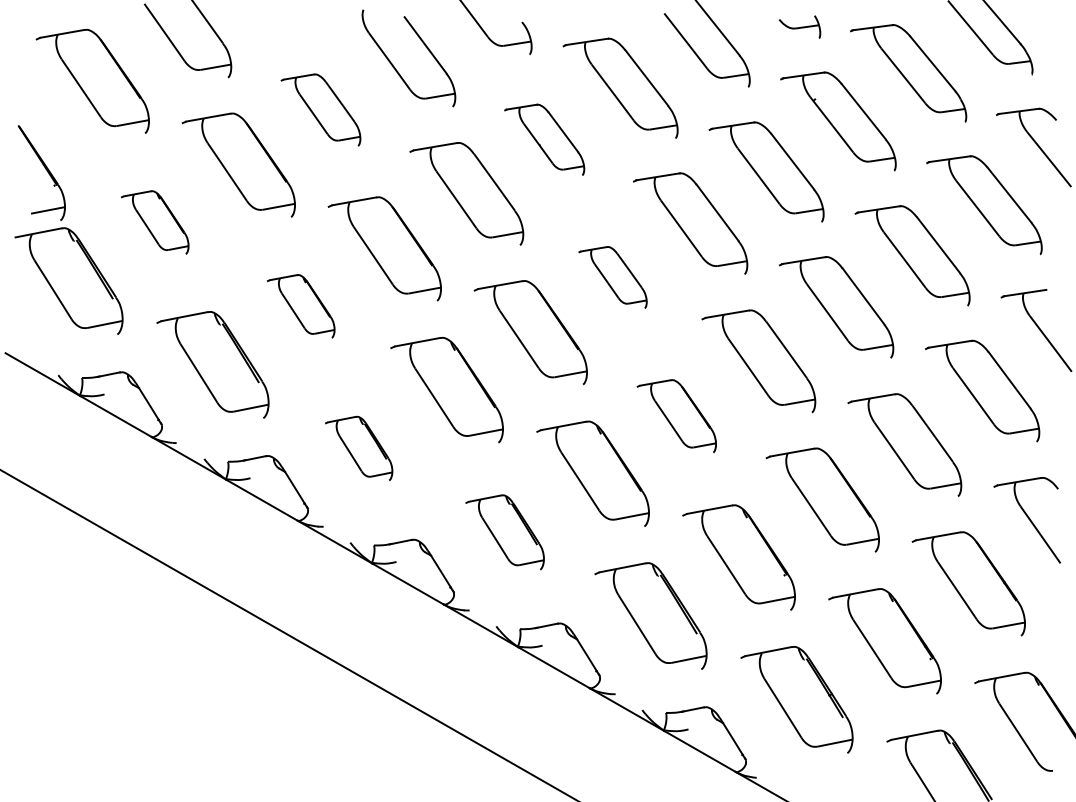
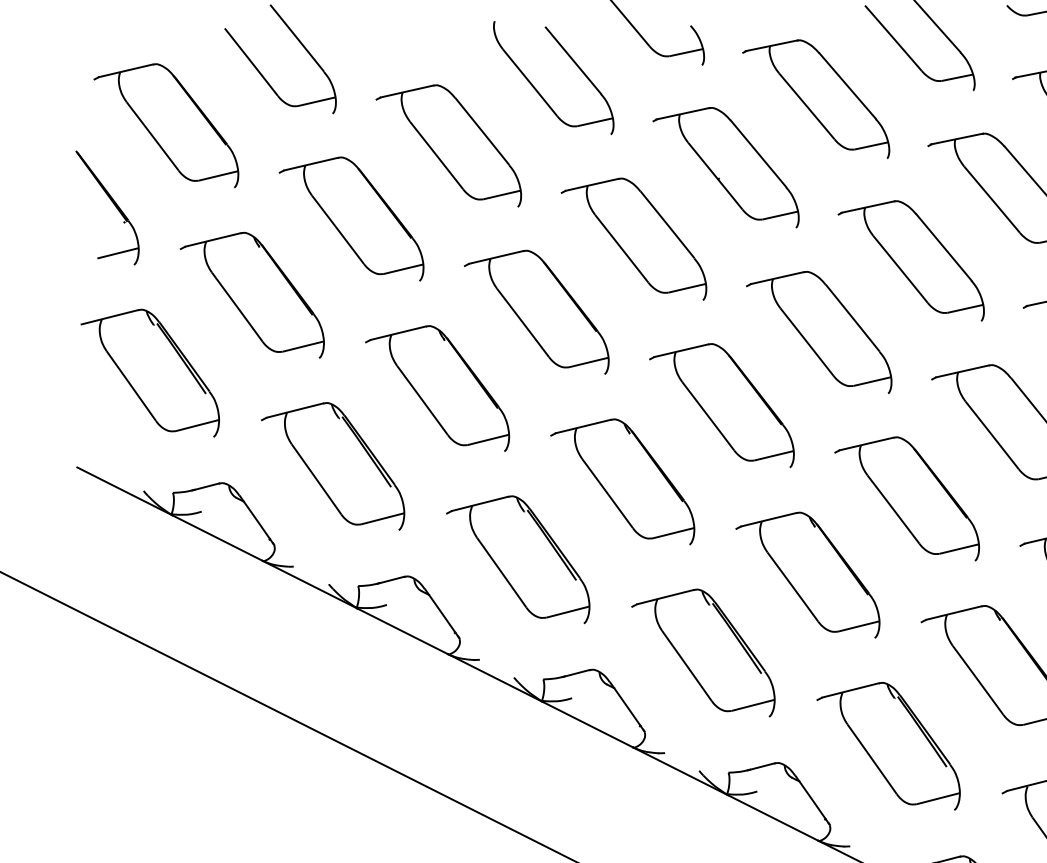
part: (320, 109) -> (448, 146), size x1.43
part: (544, 139) -> (726, 168), size x1.43
part: (41, 172) -> (107, 207), moved
part: (154, 222) -> (251, 296), size x1.67
part: (612, 277) -> (818, 333), size x1.67
part: (300, 306) -> (436, 390), size x1.67
part: (676, 415) -> (906, 499), size x1.43
part: (358, 448) -> (517, 561), size x1.67
part: (504, 532) -> (703, 654), size x1.43

